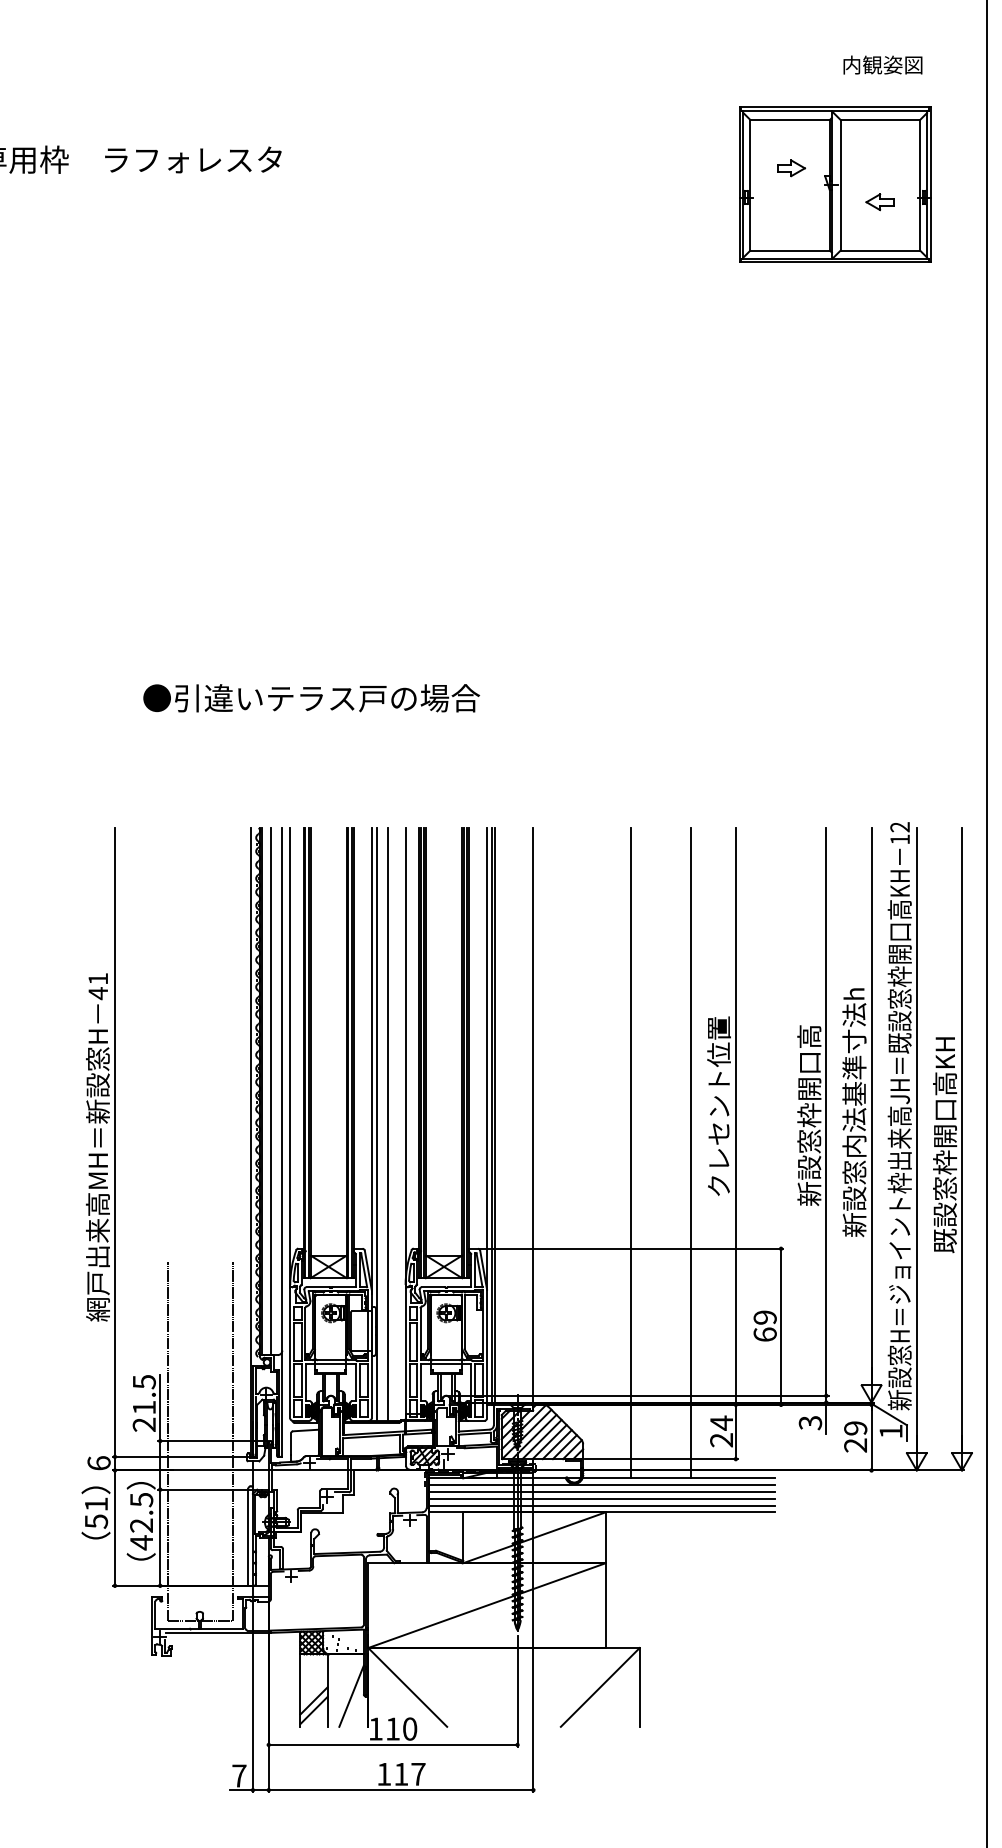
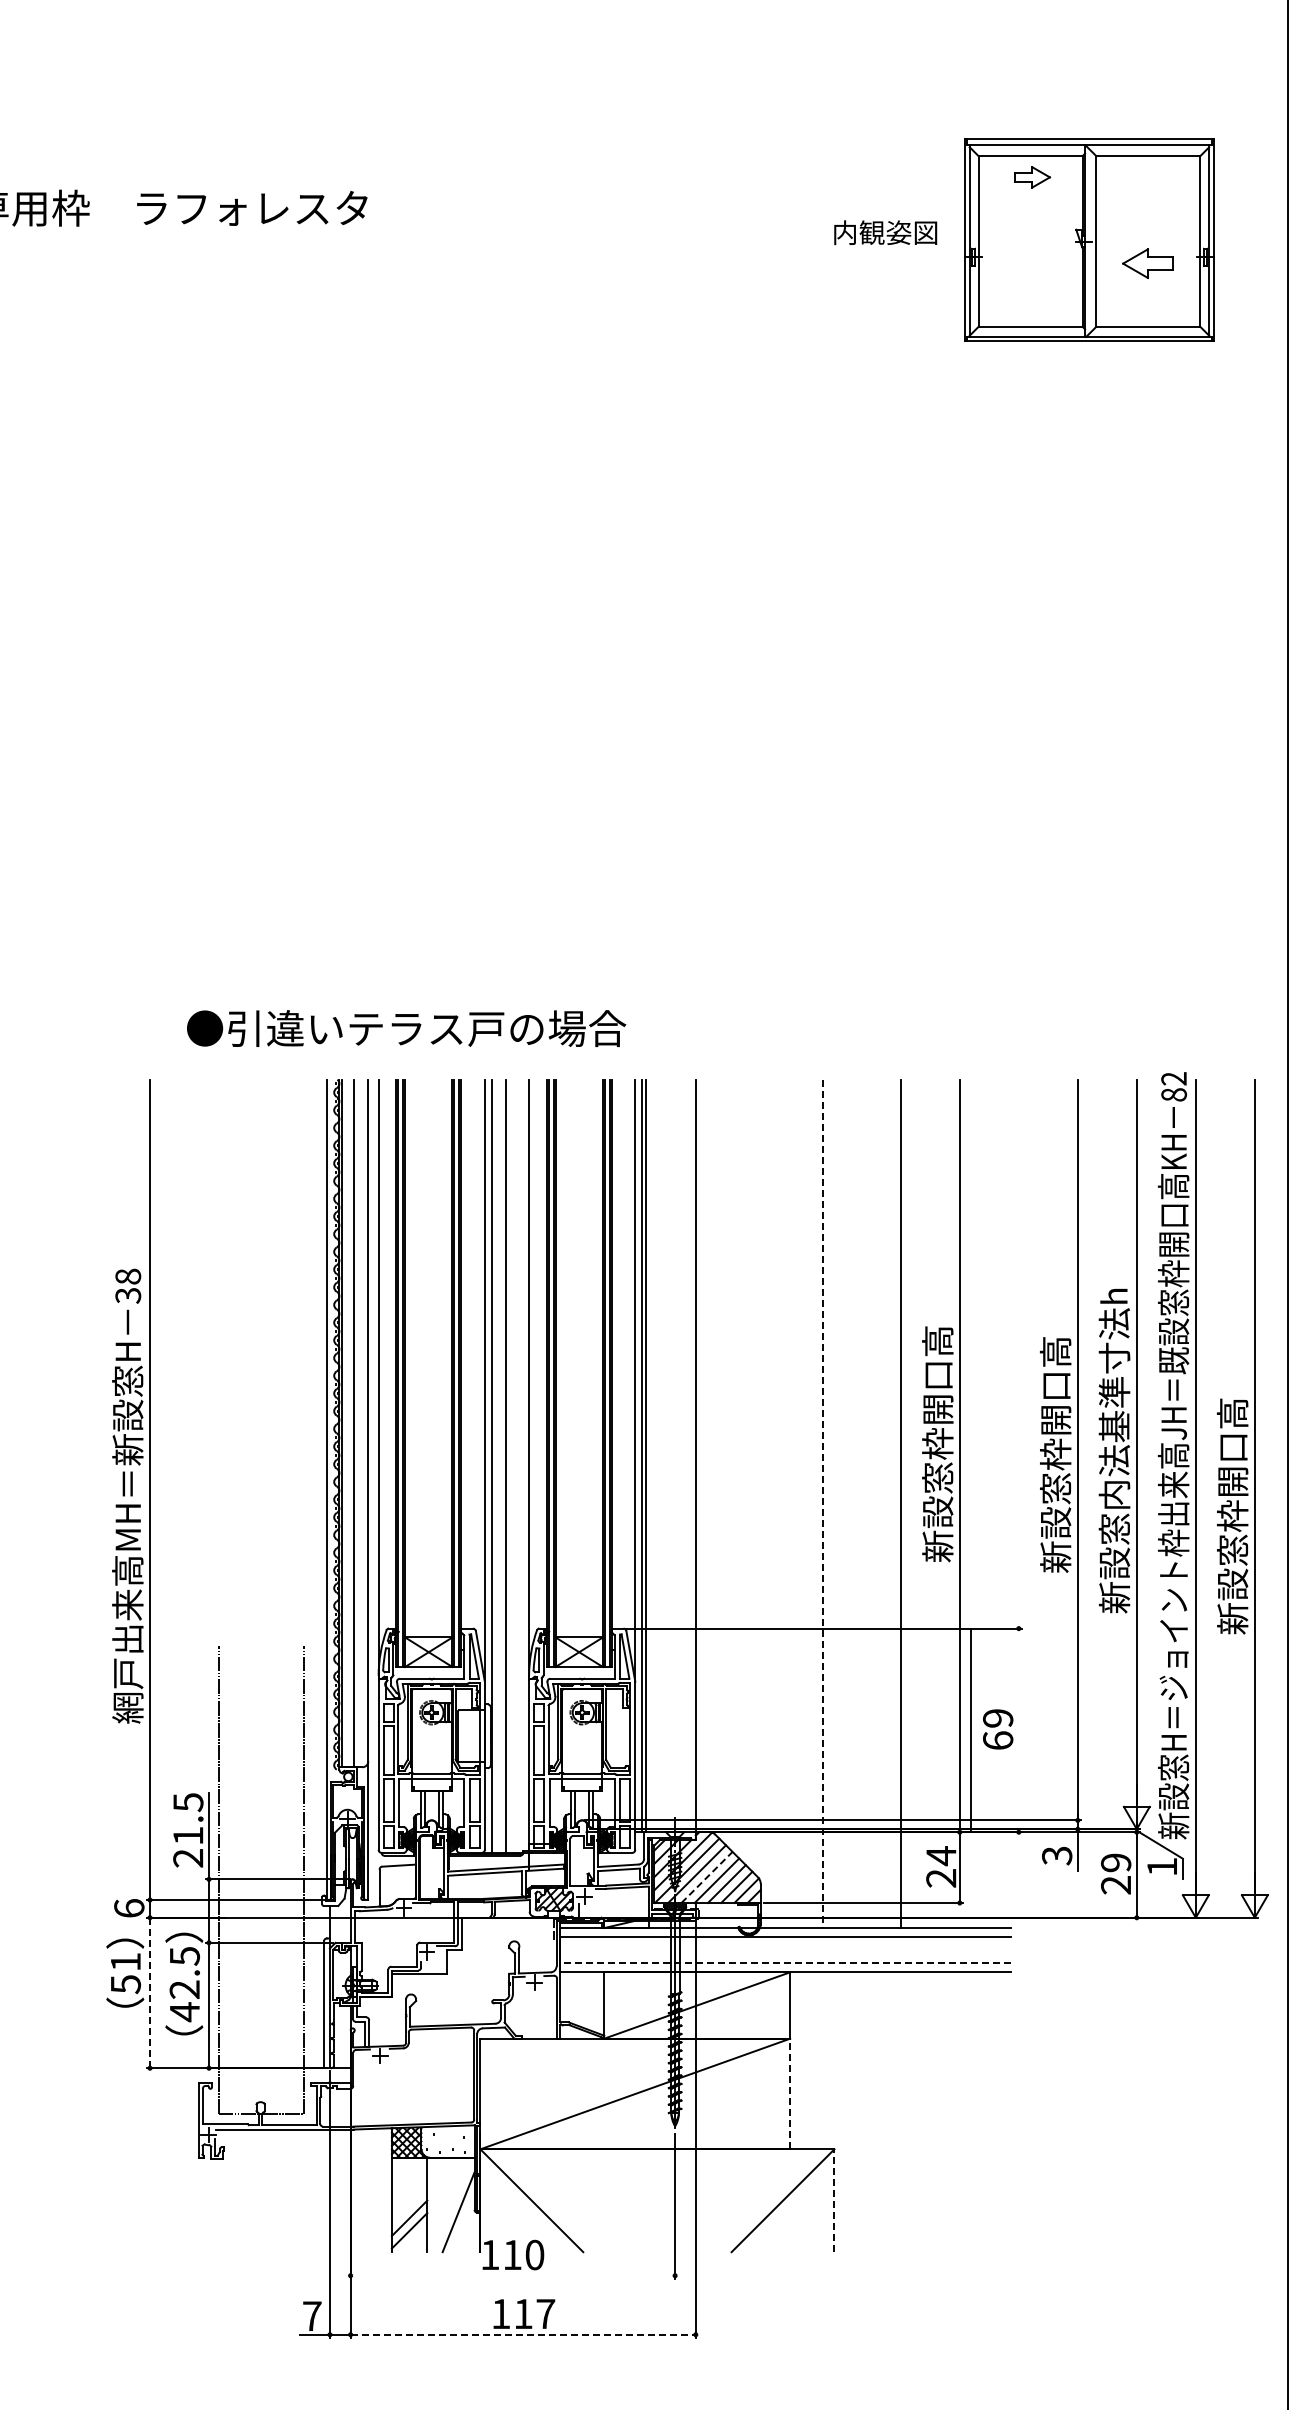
text: (882, 64) -> (885, 232), moved
part: (791, 168) -> (1032, 177), moved
part: (879, 202) -> (1147, 263), size x1.4
text: (311, 698) -> (406, 1028), moved
text: (899, 839) -> (1173, 1094), 12 -> 82
text: (98, 986) -> (128, 1286), 41 -> 38
text: (718, 1106) -> (937, 1443), クレセント位置 -> 新設窓枠開口高
text: (944, 1145) -> (1232, 1493), 既設窓枠開口高KH -> 新設窓枠開口高
line: (630, 1153) -> (822, 1504), solid -> dashed
line: (780, 1326) -> (970, 1730), moved
line: (542, 1439) -> (707, 1877), solid -> dashed
line: (602, 1491) -> (785, 1945), removed
line: (602, 1498) -> (785, 1954), removed
line: (602, 1505) -> (785, 1963), solid -> dashed
line: (115, 1528) -> (150, 1993), solid -> dashed
line: (606, 1605) -> (790, 2093), solid -> dashed
line: (639, 1687) -> (834, 2200), solid -> dashed
line: (392, 1744) -> (512, 2275), removed
line: (401, 1789) -> (523, 2334), solid -> dashed

